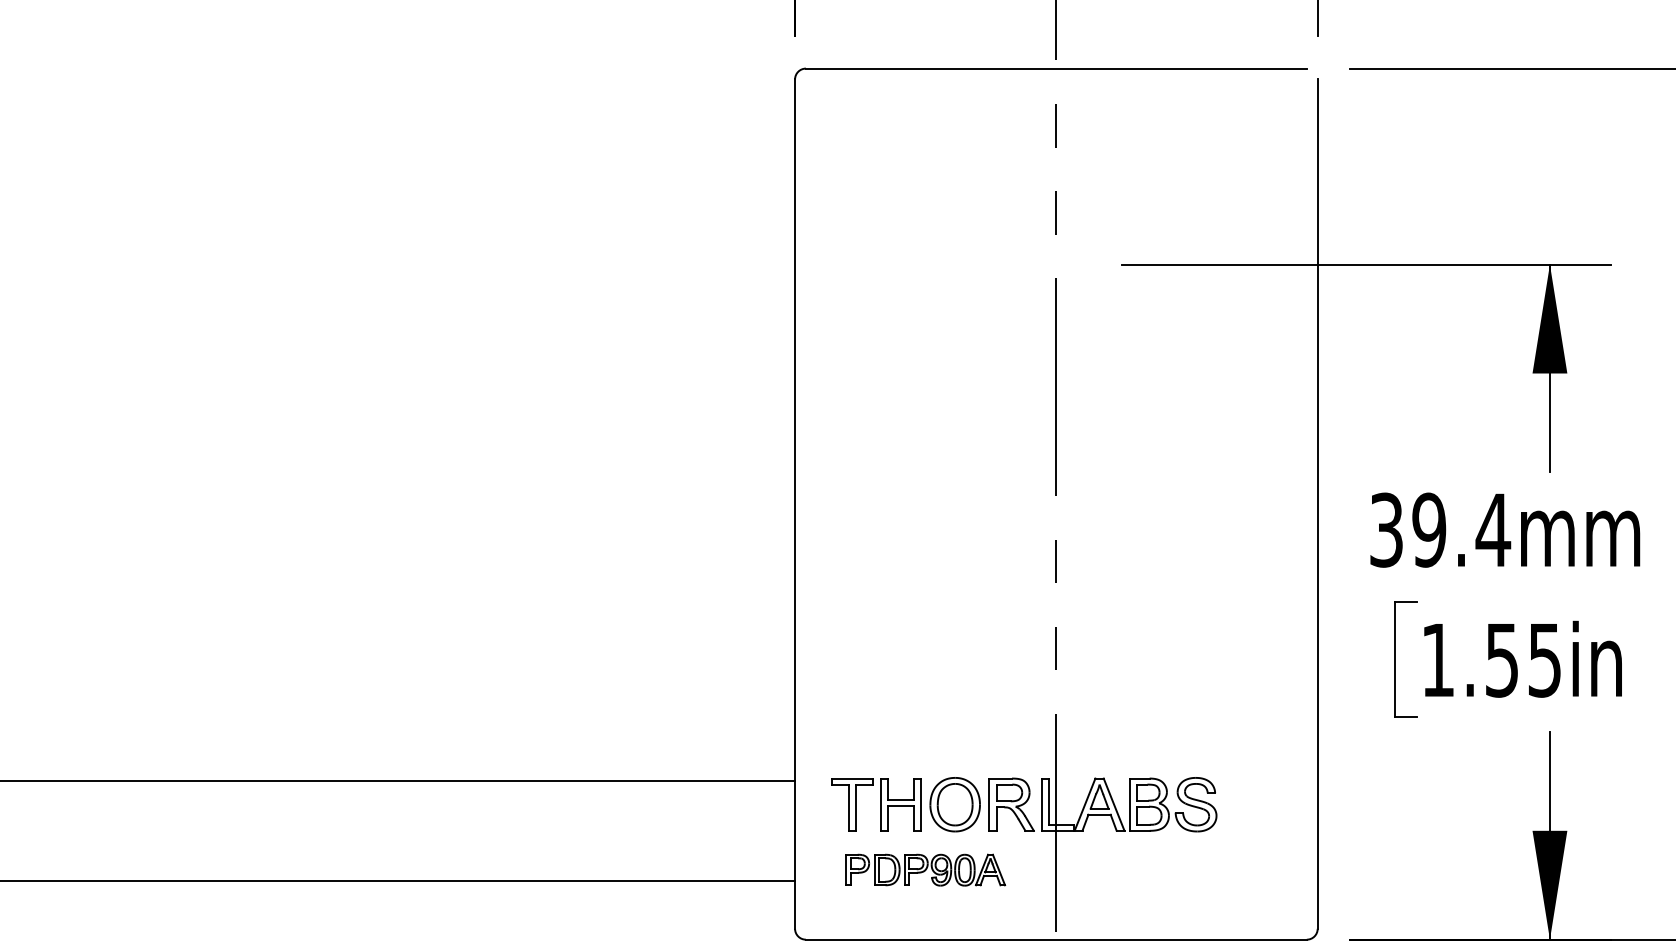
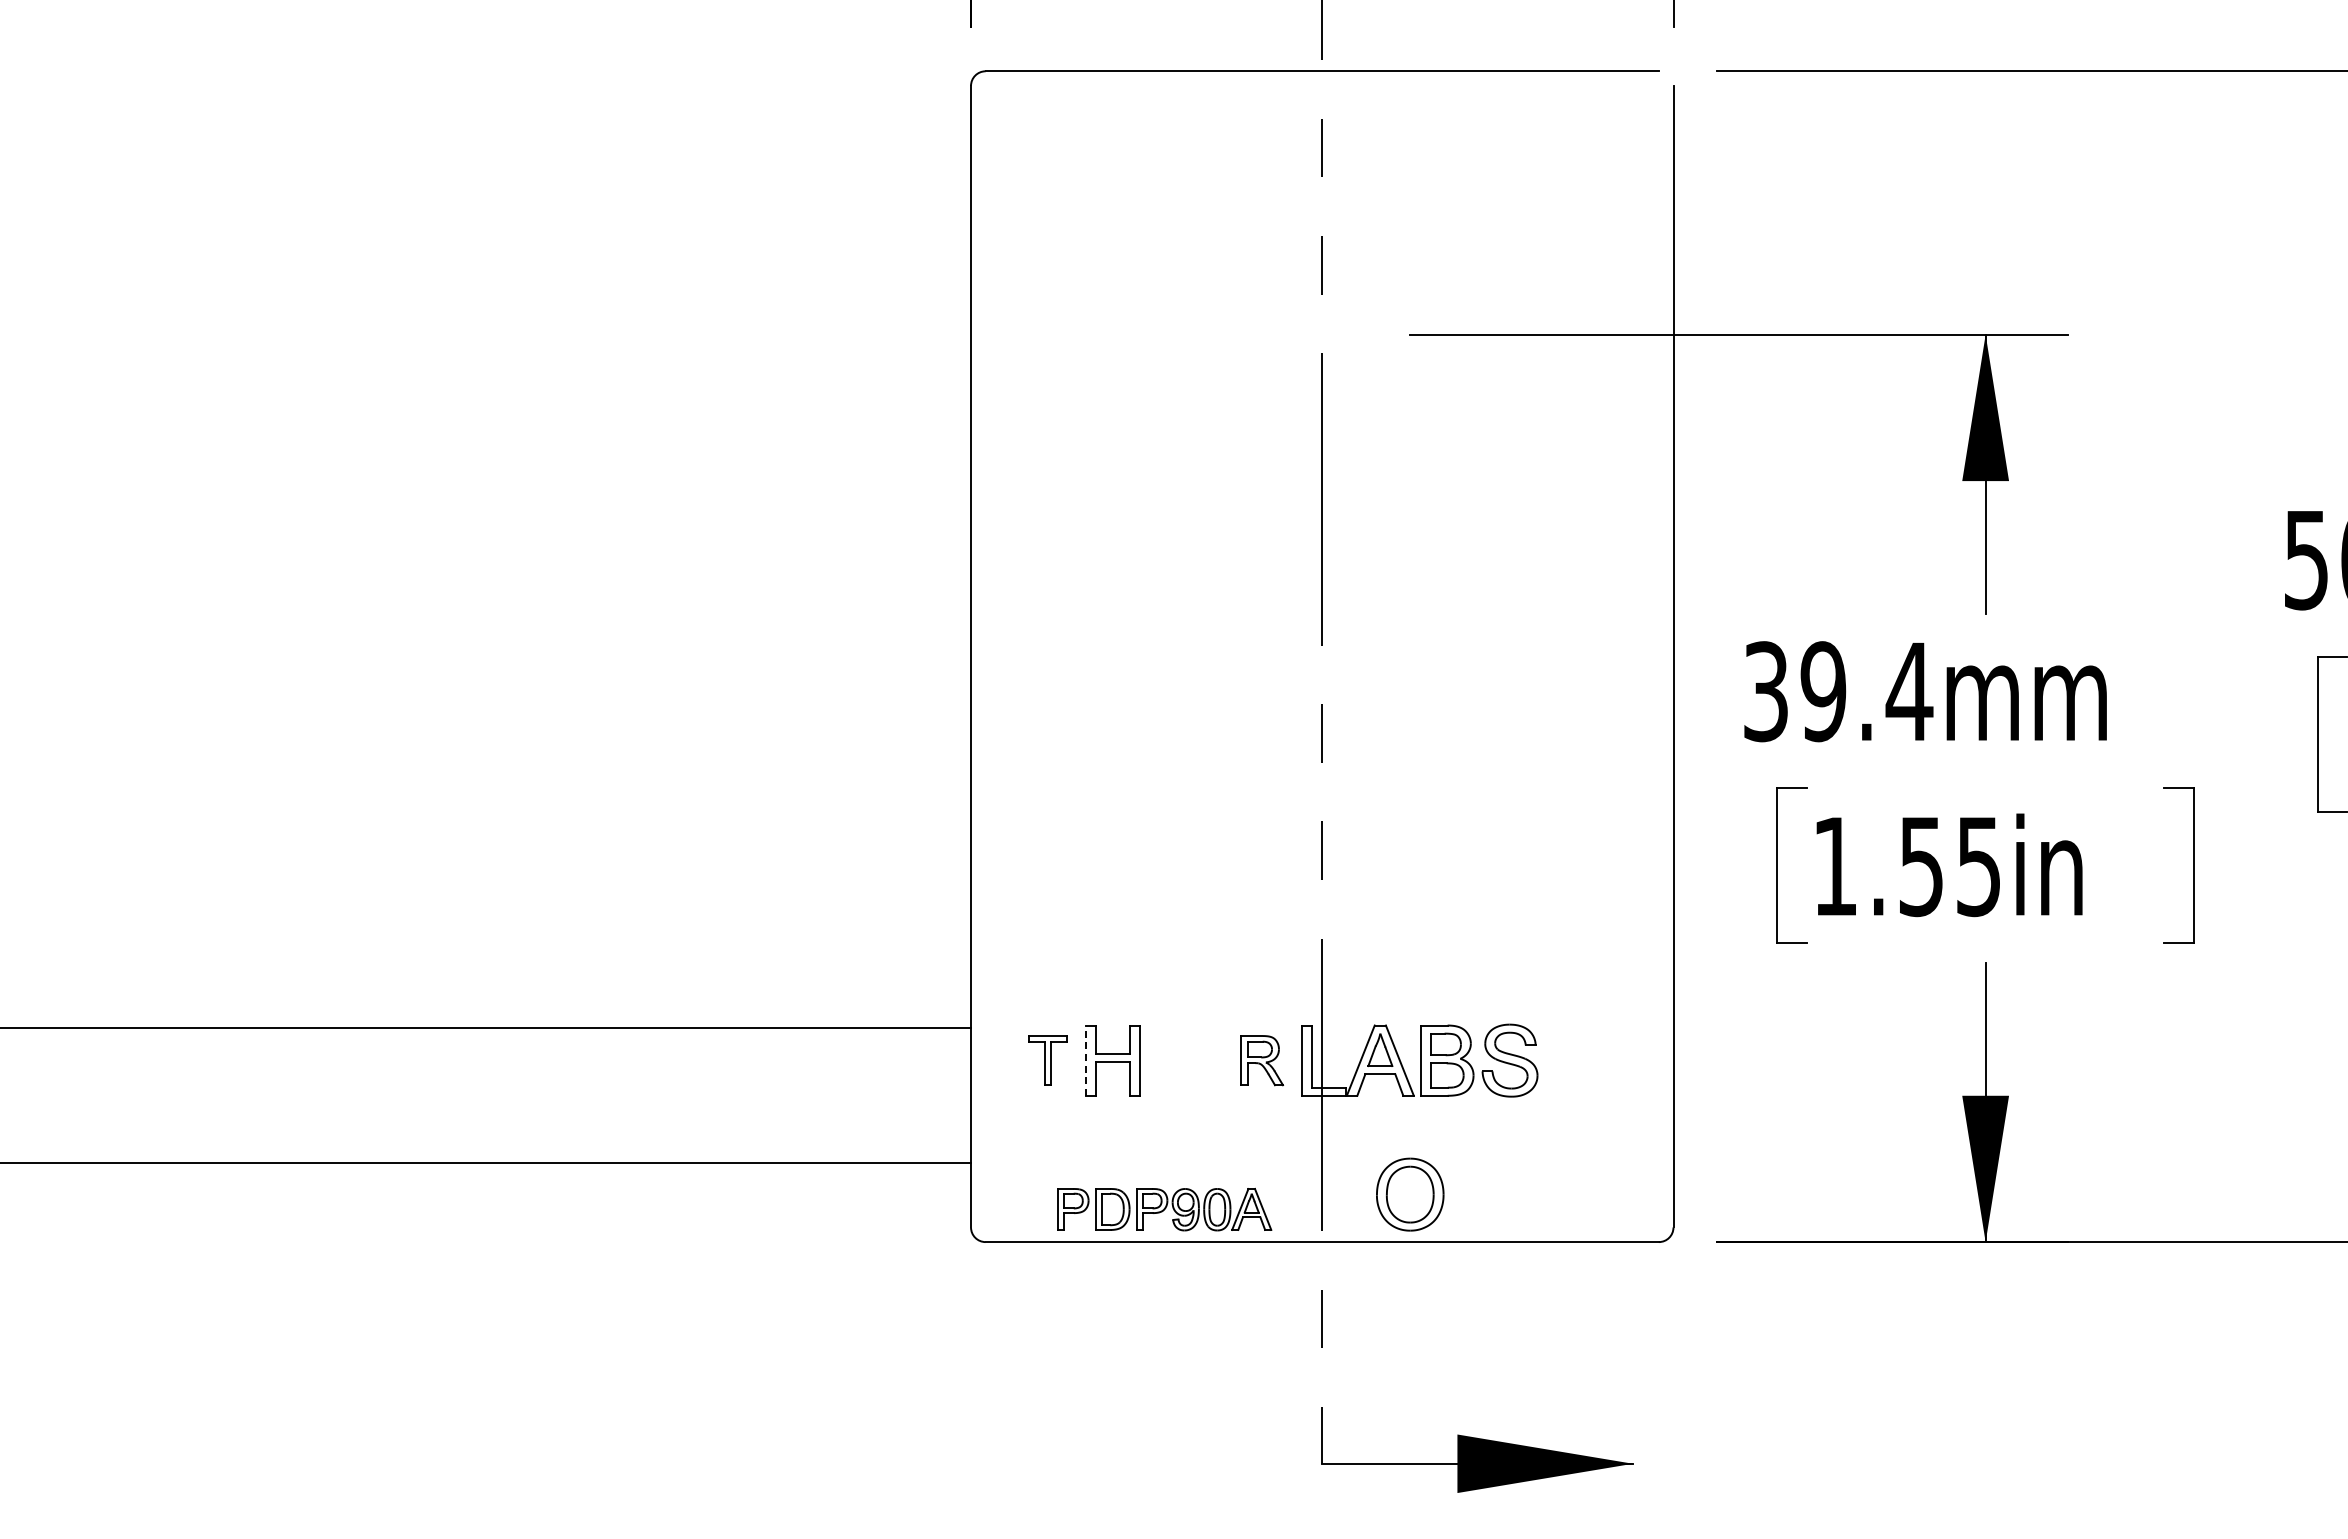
part: (851, 804) -> (1047, 1060), size x0.7
line: (880, 804) -> (1086, 1060), solid -> dashed
part: (955, 804) -> (1410, 1194), moved
part: (1011, 804) -> (1261, 1060), size x0.7
part: (925, 870) -> (1164, 1209), moved

